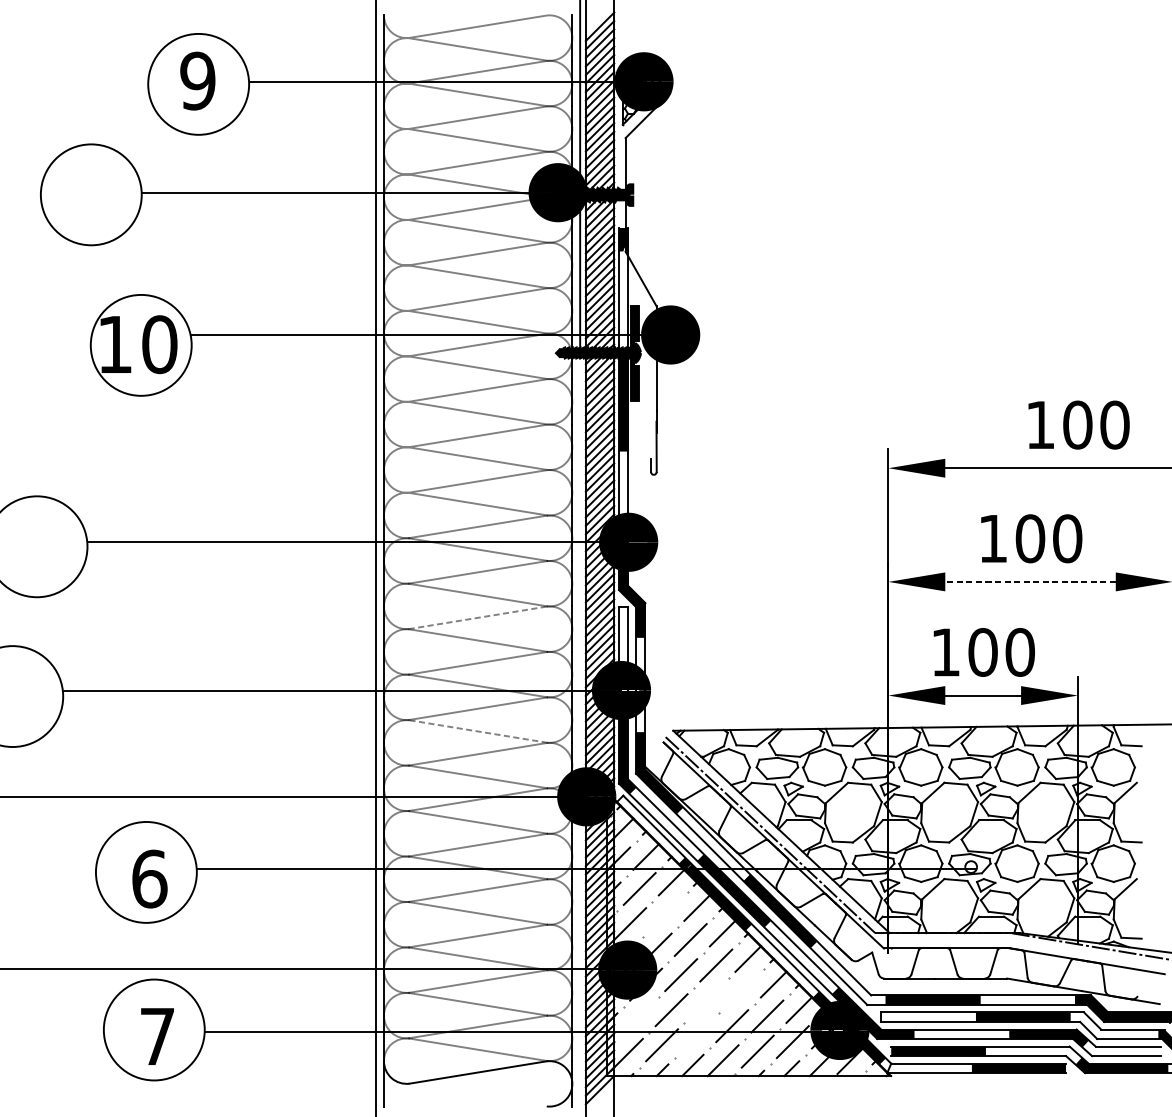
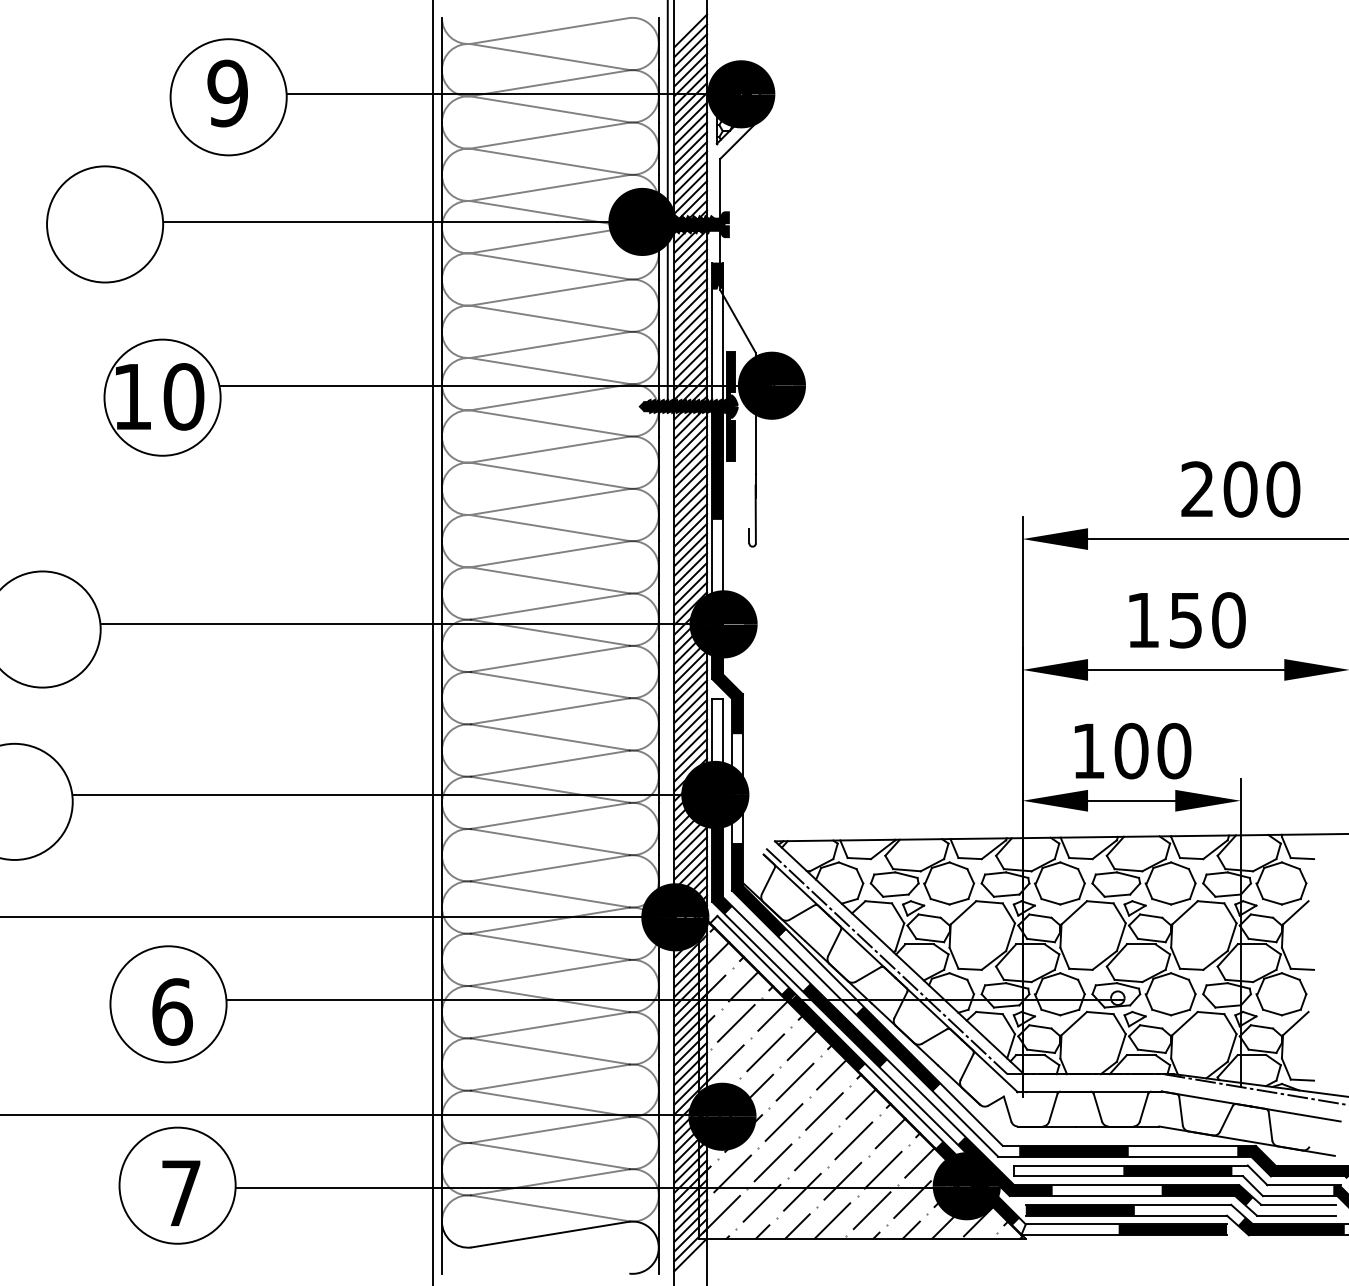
text: (1040, 424) -> (1197, 488), 100 -> 200
text: (1030, 538) -> (1186, 620), 100 -> 150
line: (1029, 581) -> (1185, 669), dashed -> solid
line: (477, 618) -> (549, 711), dashed -> solid
line: (478, 731) -> (550, 842), dashed -> solid
line: (665, 914) -> (765, 1052), added
line: (741, 990) -> (853, 1140), added
line: (706, 1000) -> (813, 1151), added
line: (636, 1019) -> (732, 1173), added
line: (697, 1035) -> (802, 1191), added

